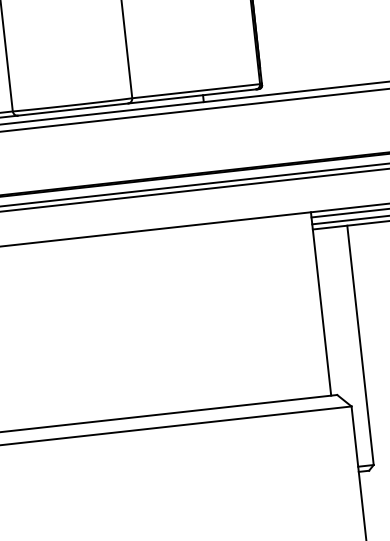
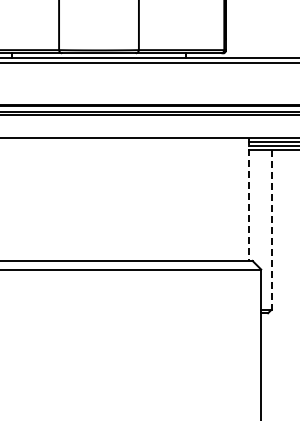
line: (321, 305) -> (248, 200), solid -> dashed
line: (360, 344) -> (271, 229), solid -> dashed

